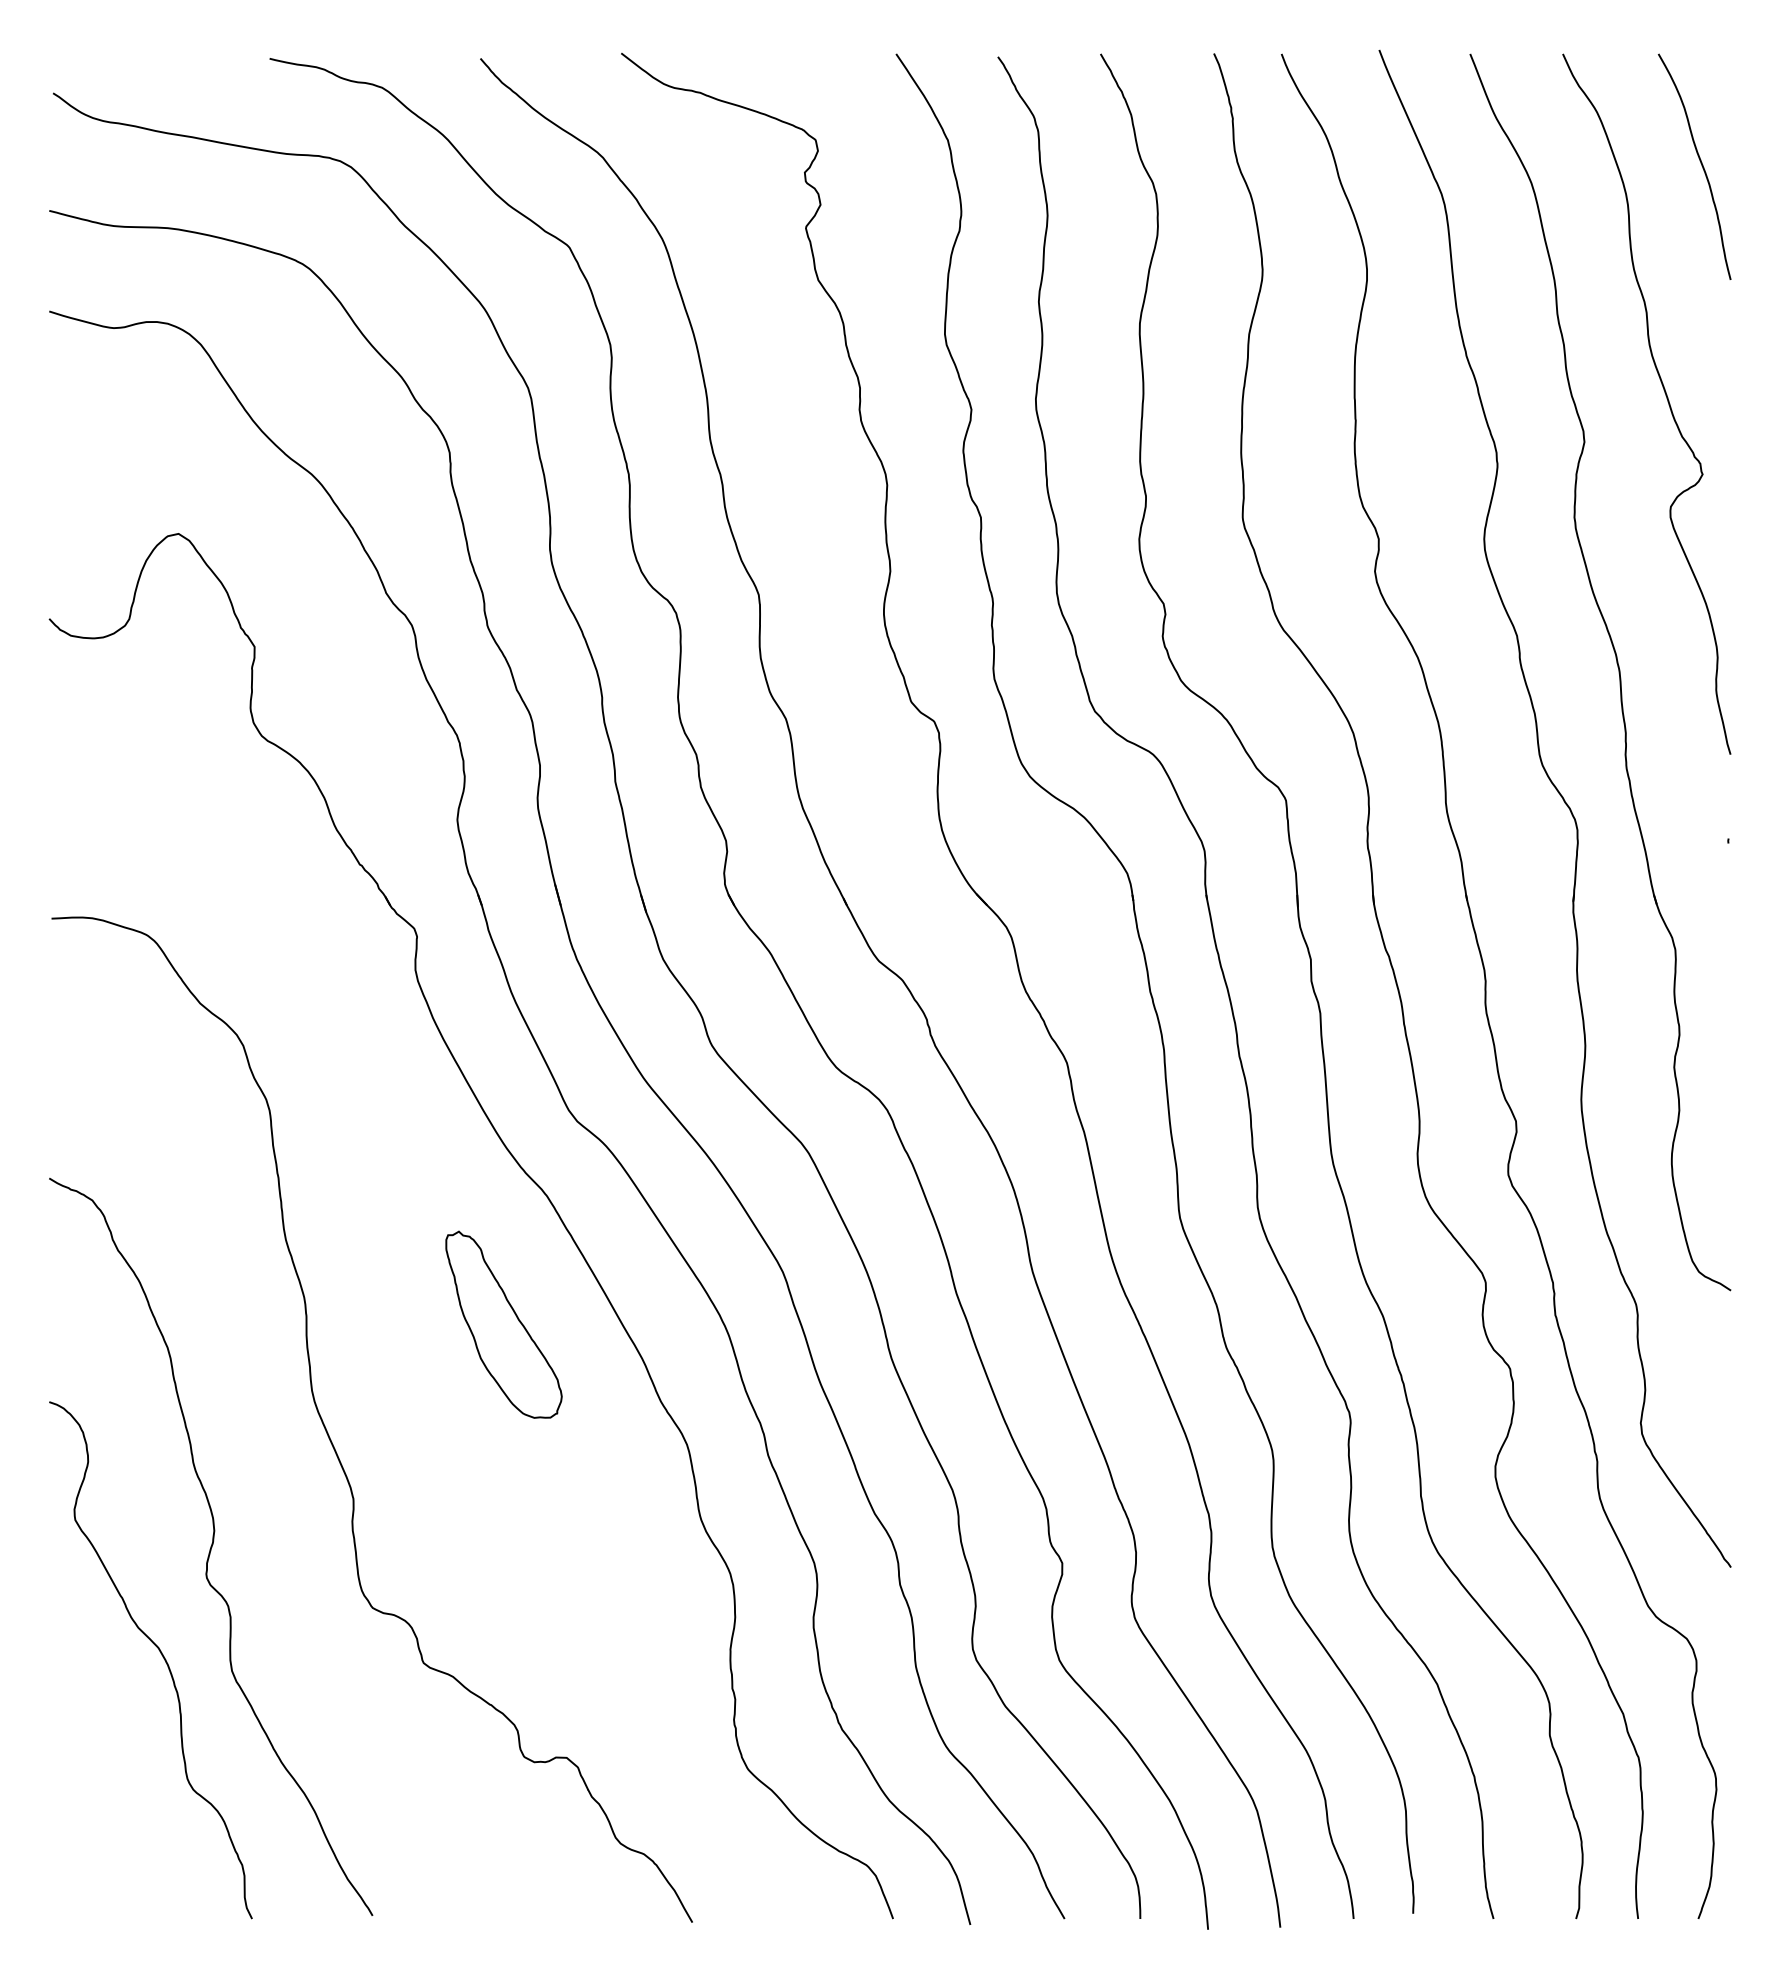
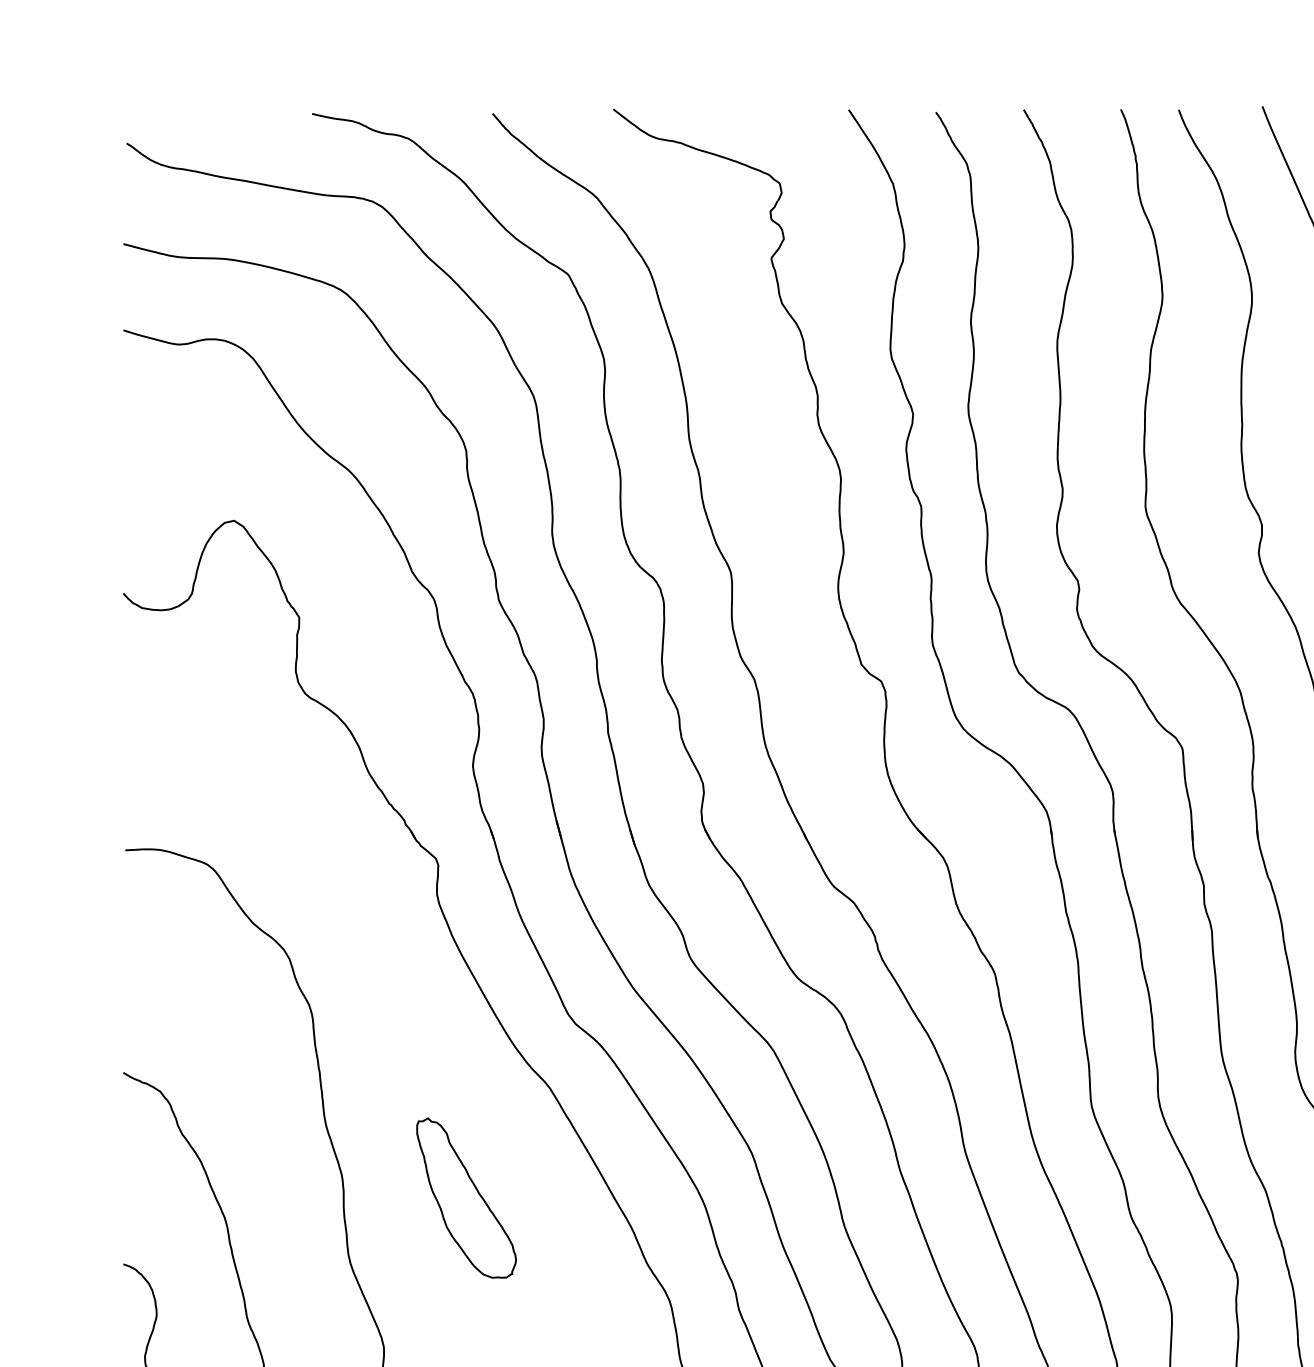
part: (503, 1324) -> (466, 1197), moved

